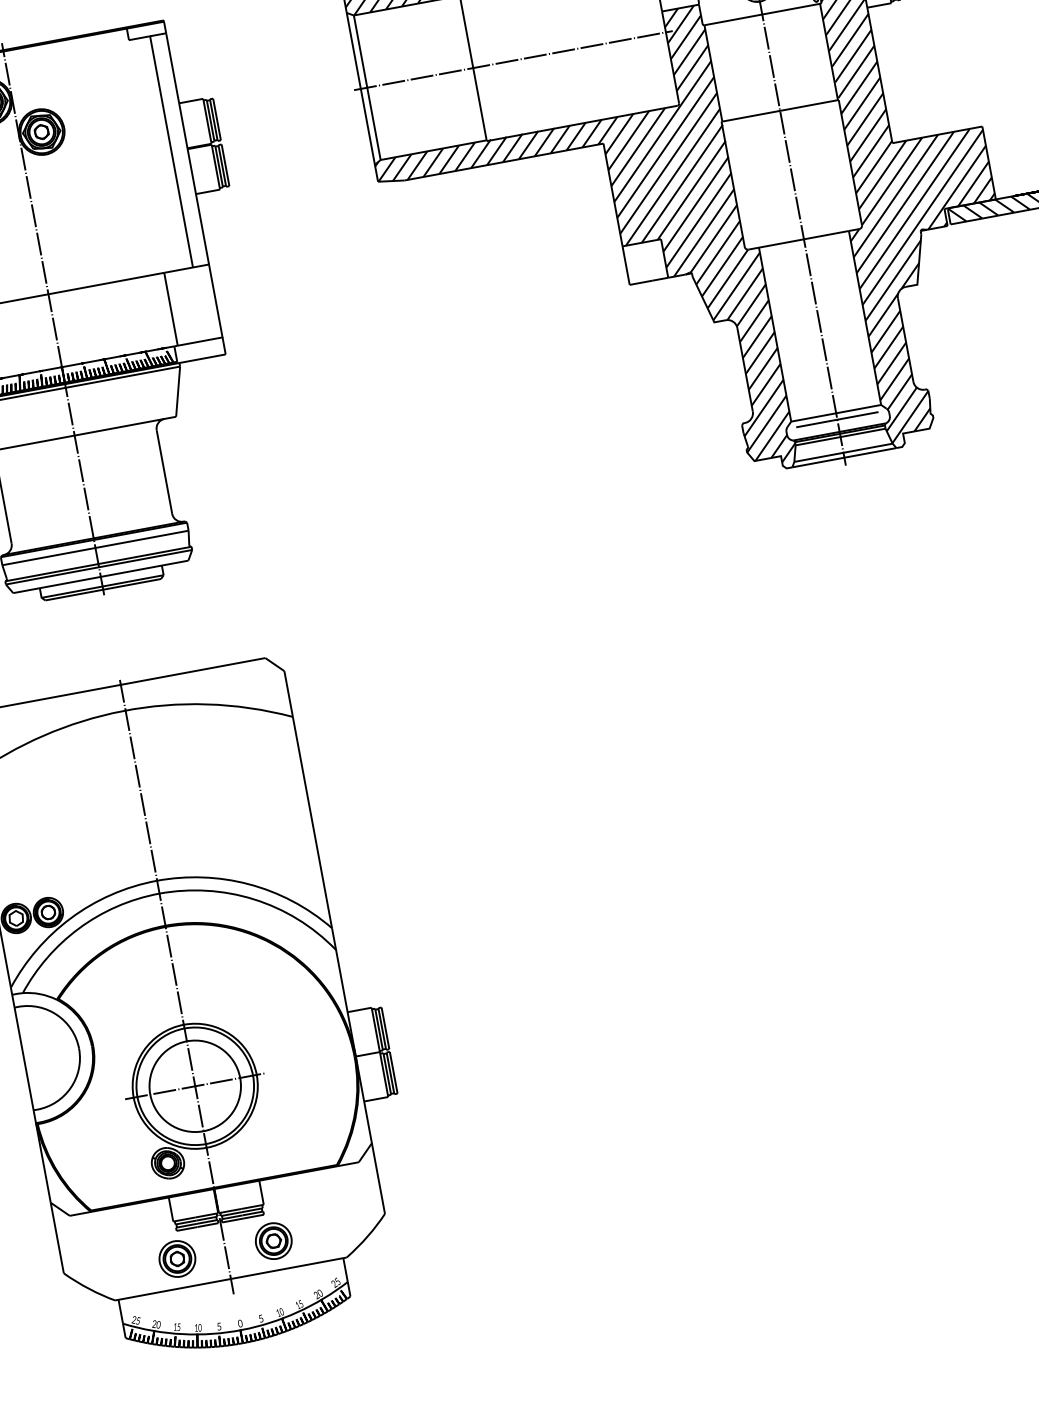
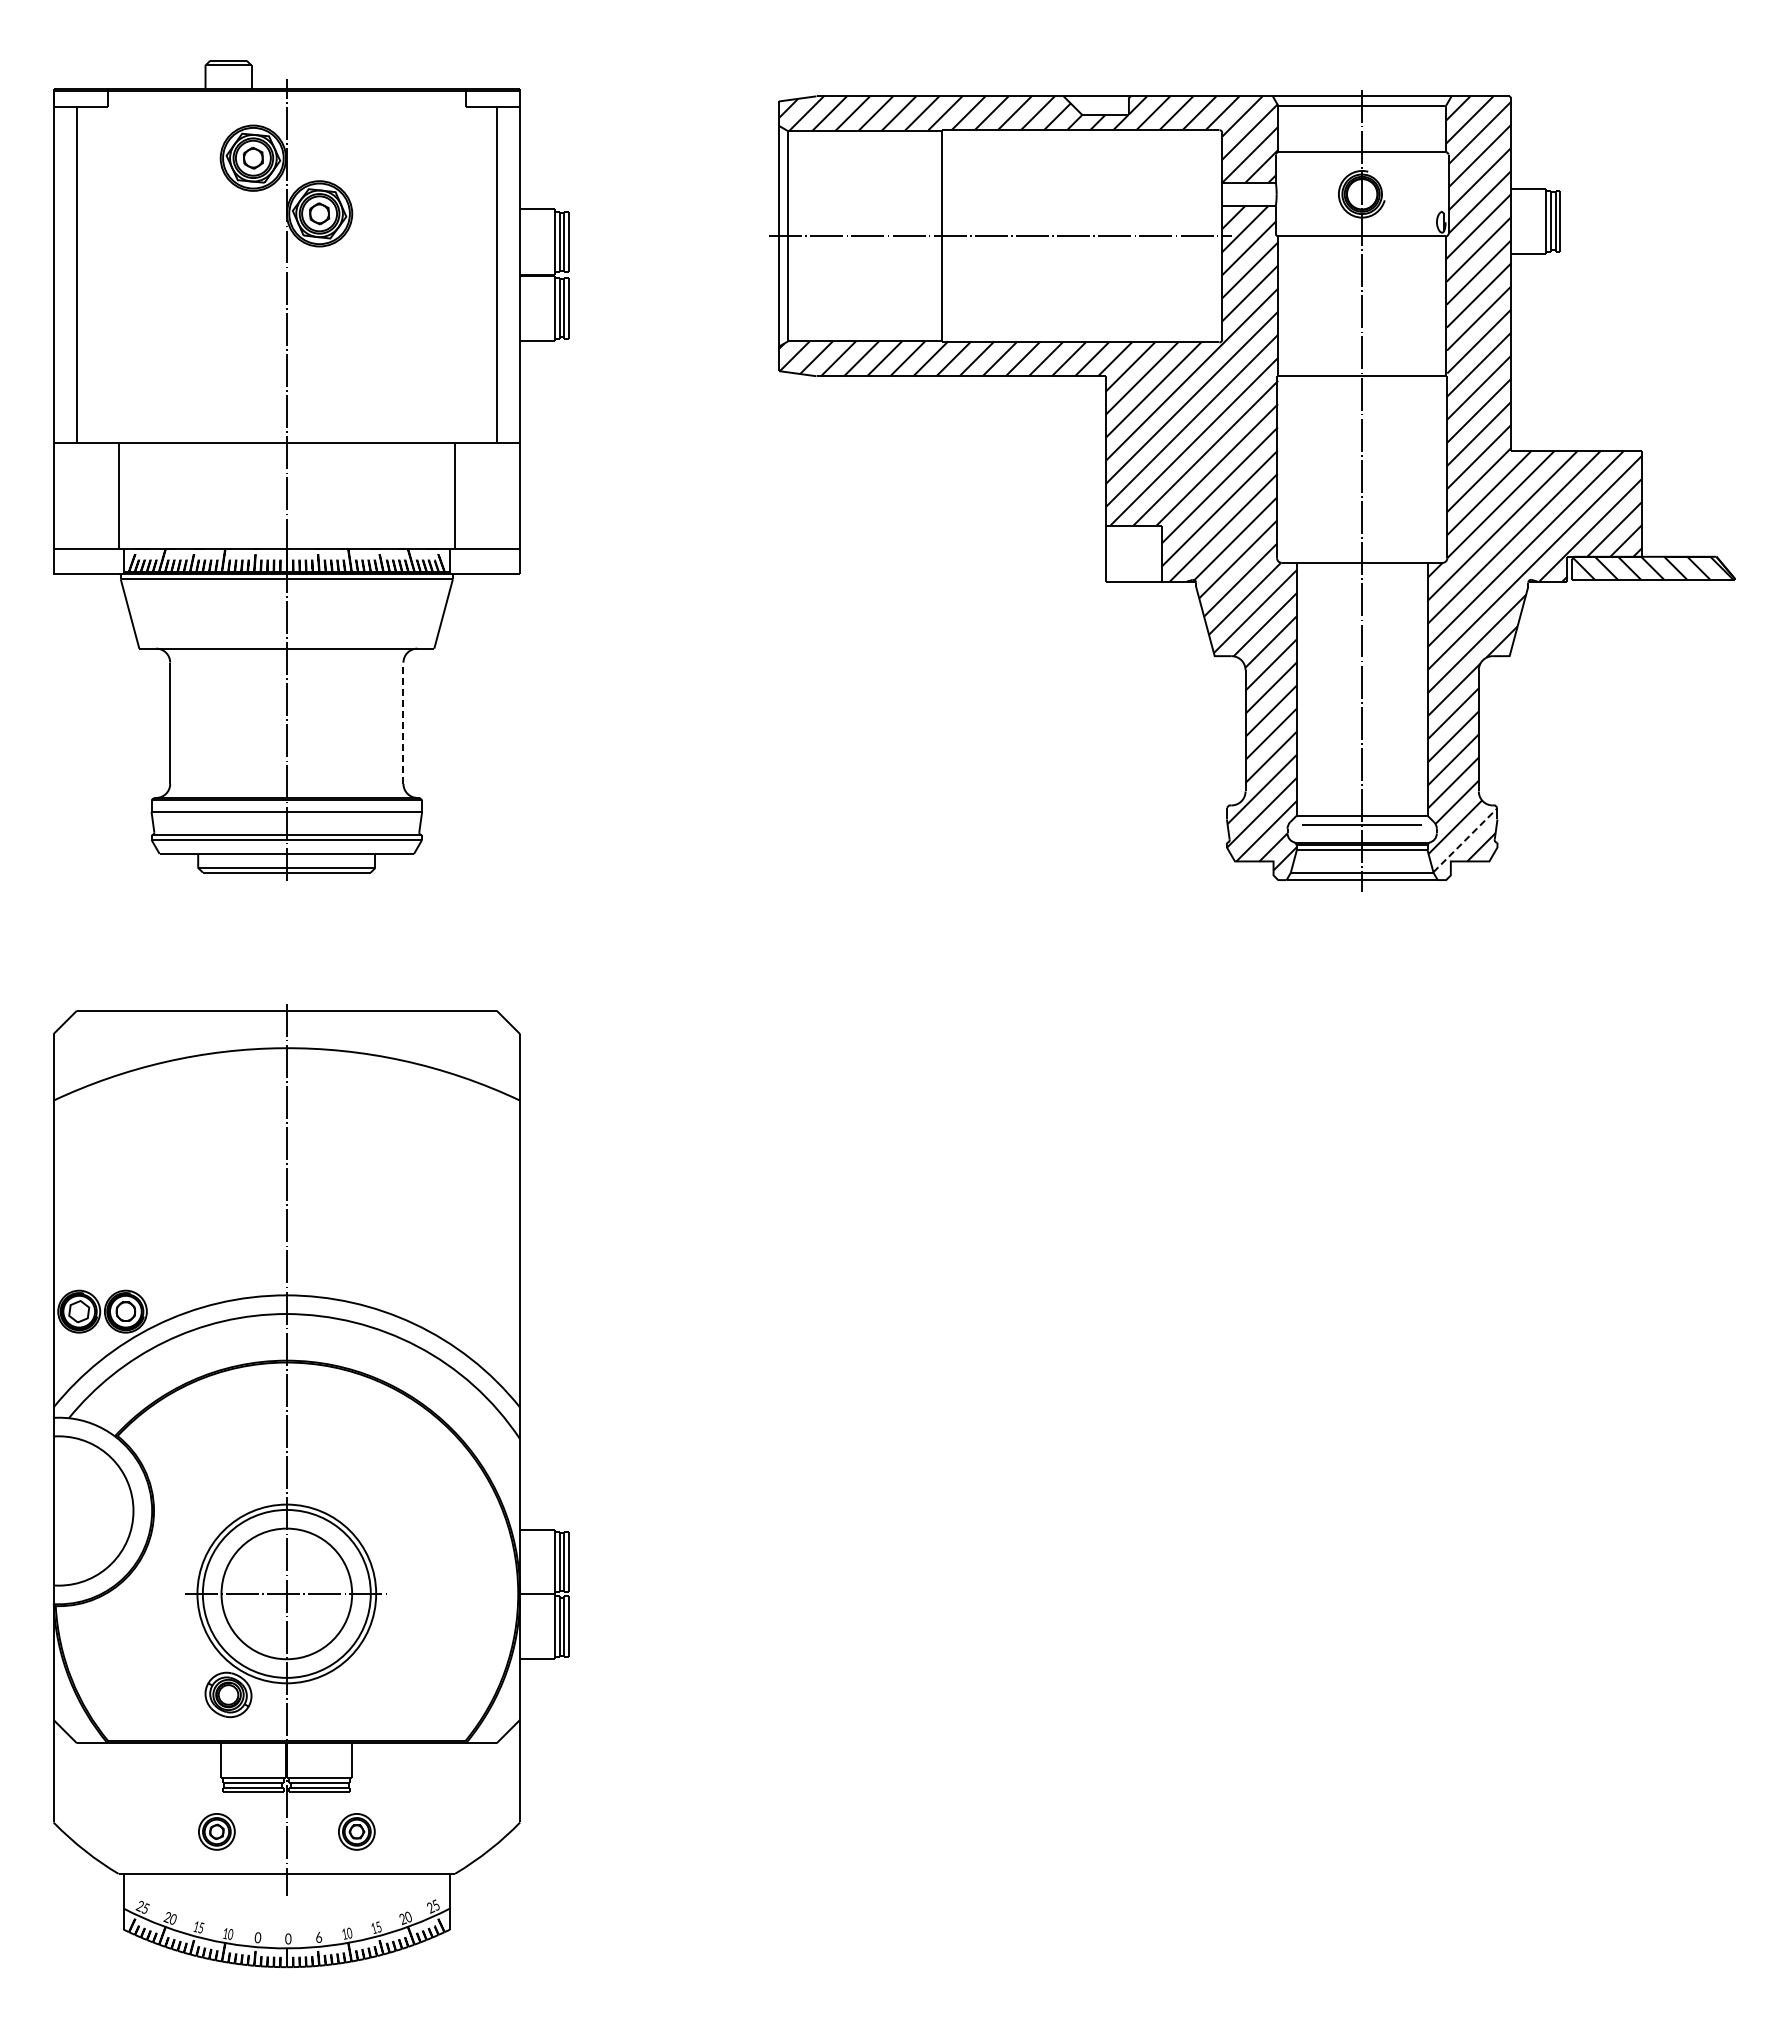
line: (910, 416) -> (1465, 839), solid -> dashed
line: (164, 472) -> (403, 723), solid -> dashed
part: (273, 1240) -> (356, 1831), size x0.7
part: (177, 1258) -> (216, 1831), size x0.7
text: (261, 1317) -> (319, 1936), 5 -> 6
text: (218, 1326) -> (257, 1937), 5 -> 0

